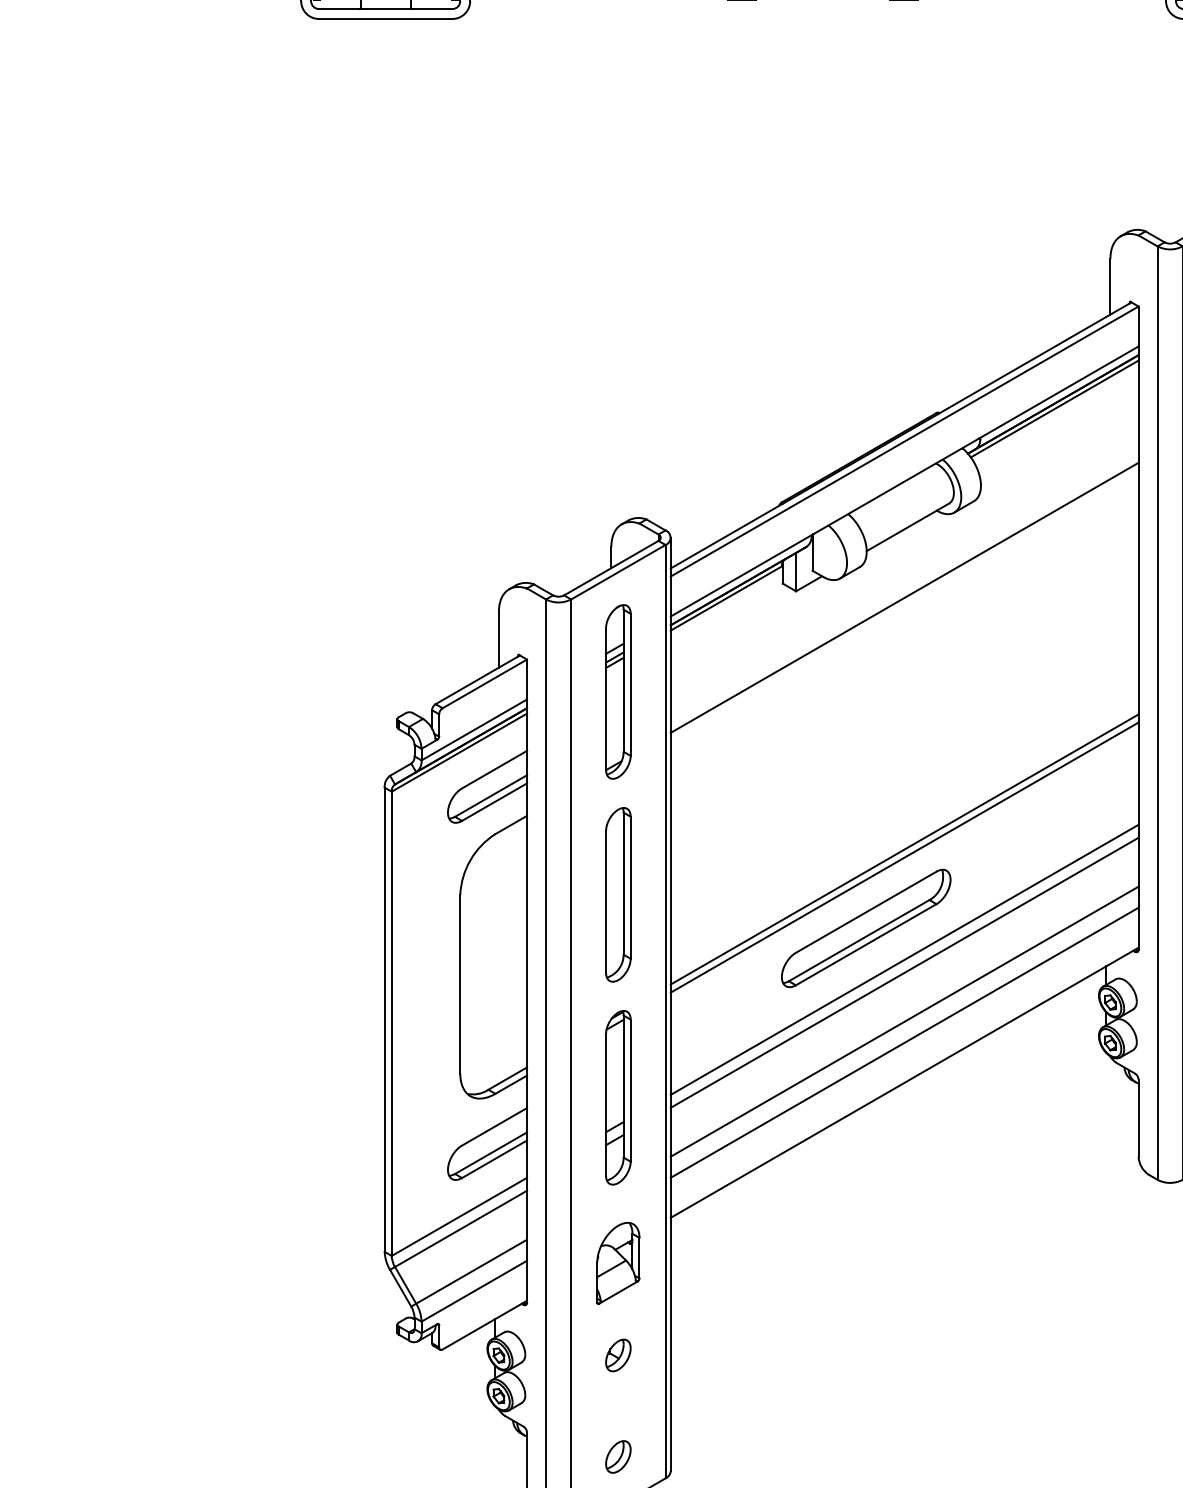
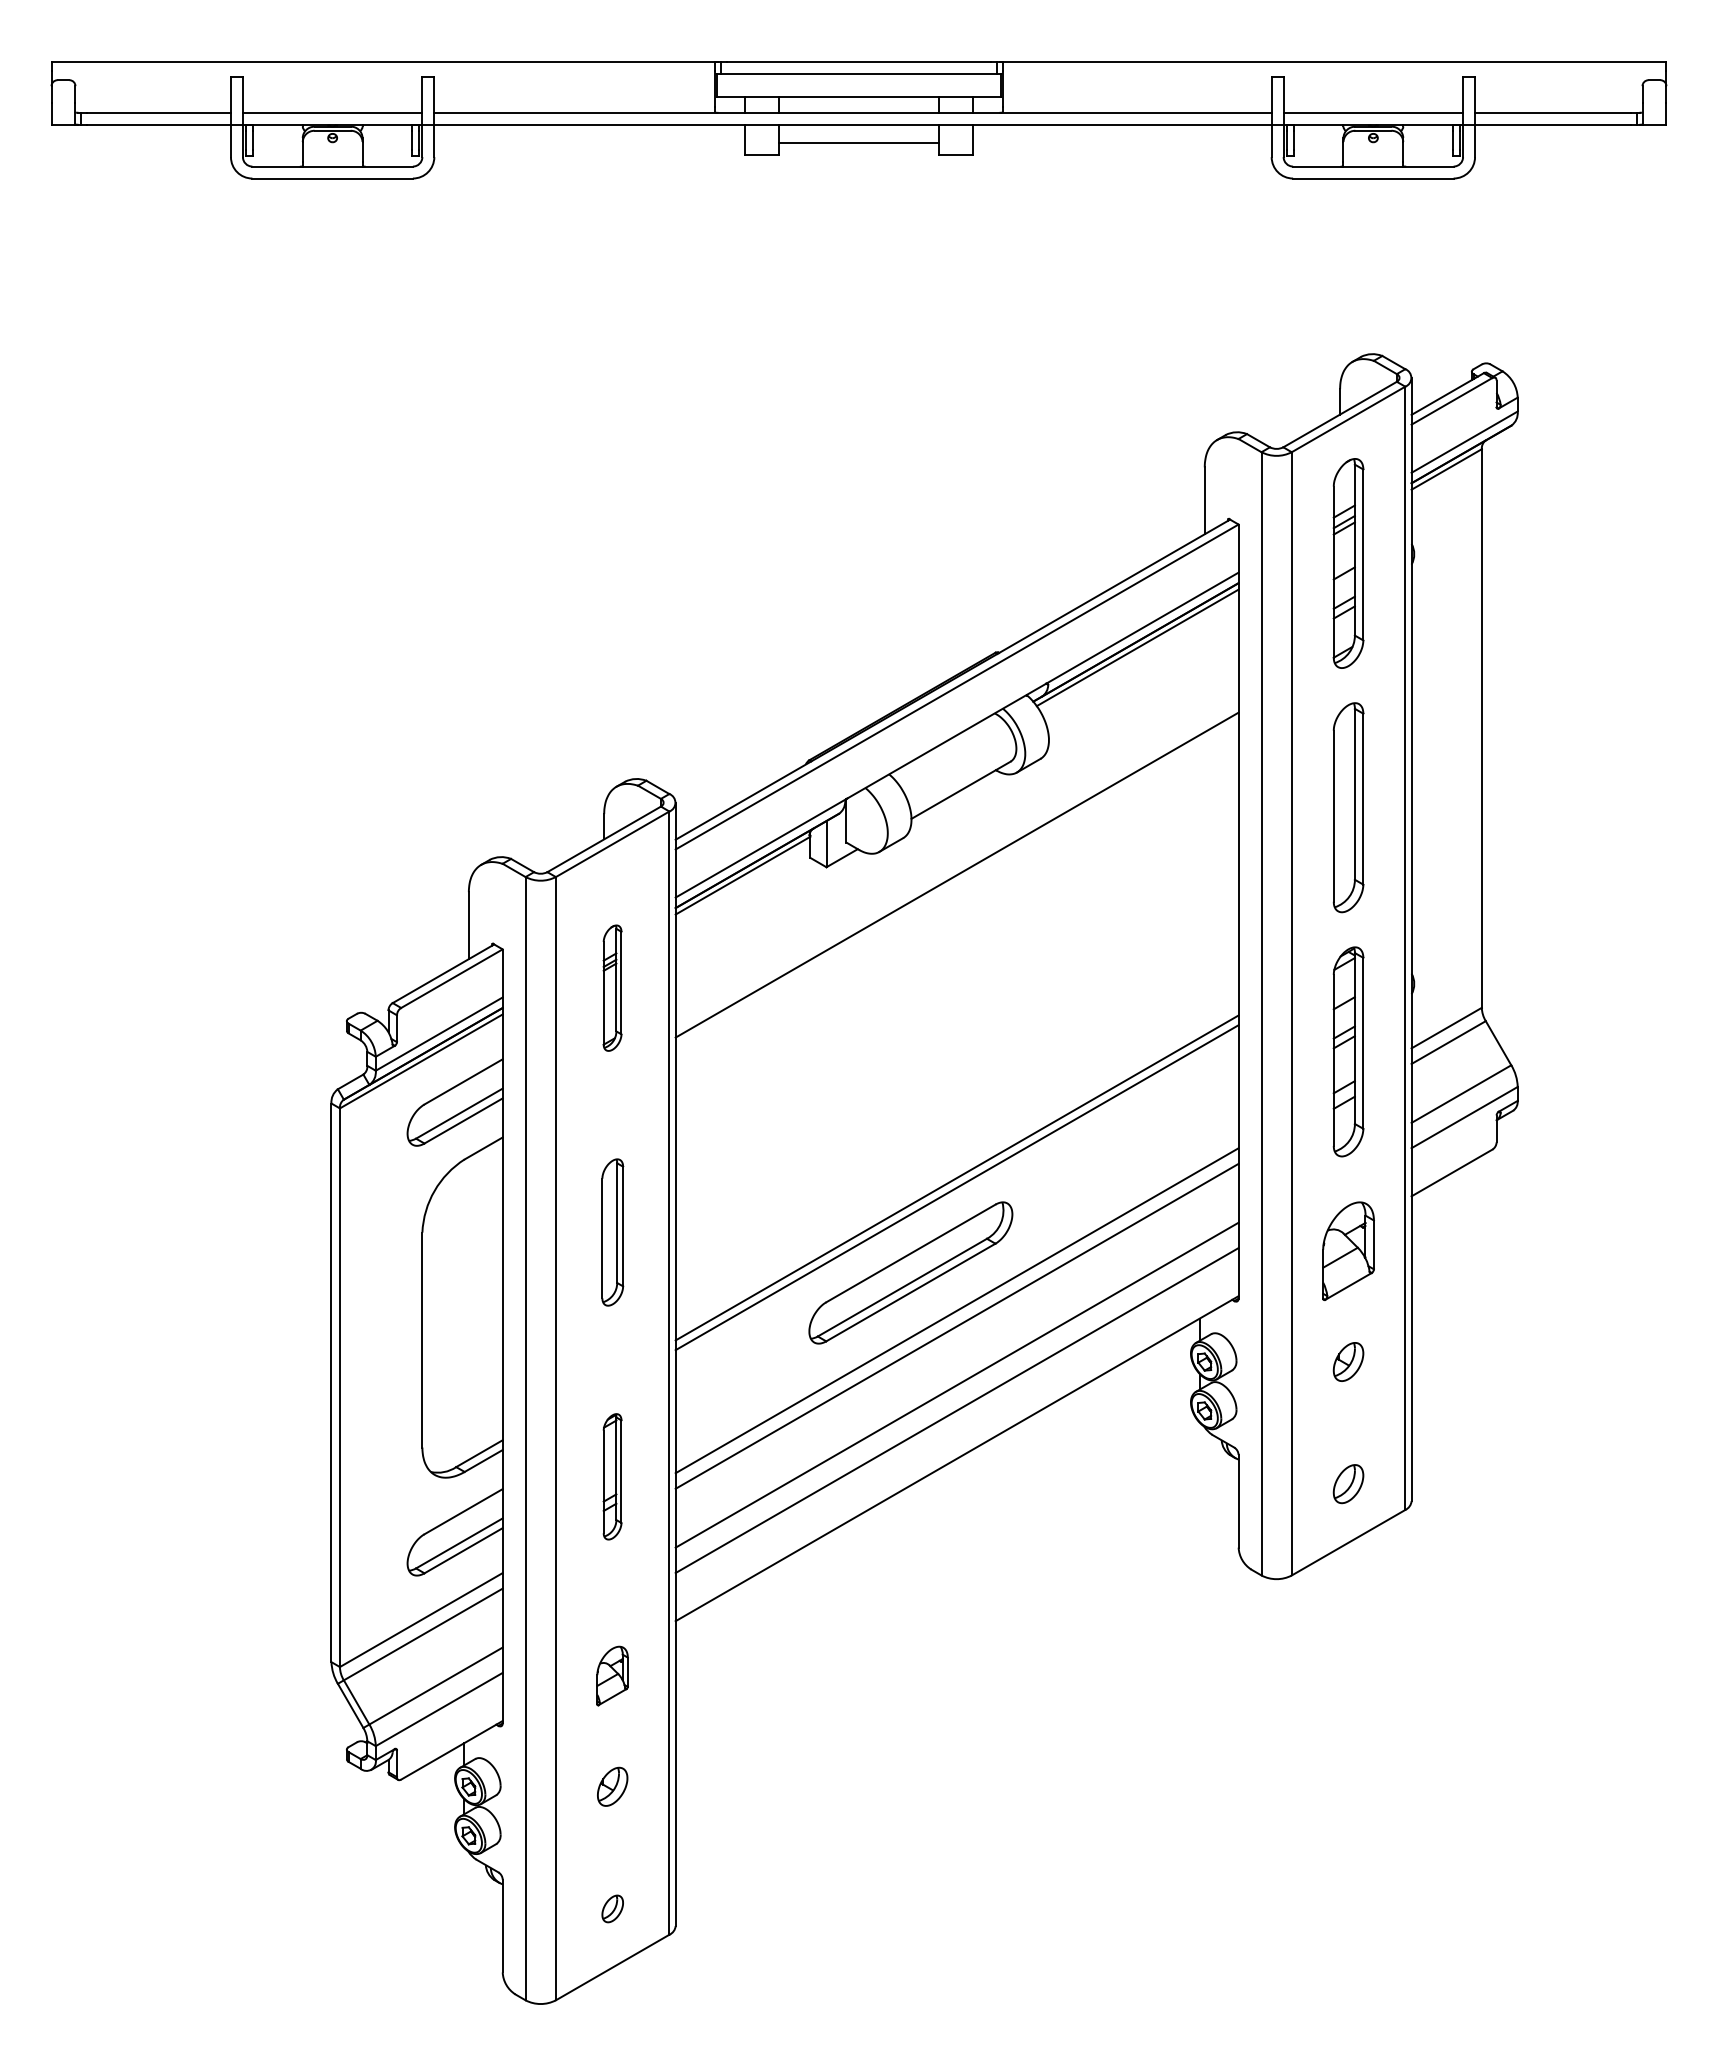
part: (618, 691) -> (612, 987), size x0.6
part: (618, 894) -> (612, 1232), size x0.7
part: (618, 1097) -> (612, 1476), size x0.6
part: (618, 1262) -> (612, 1675), size x0.6
part: (618, 1456) -> (612, 1908), size x0.7

